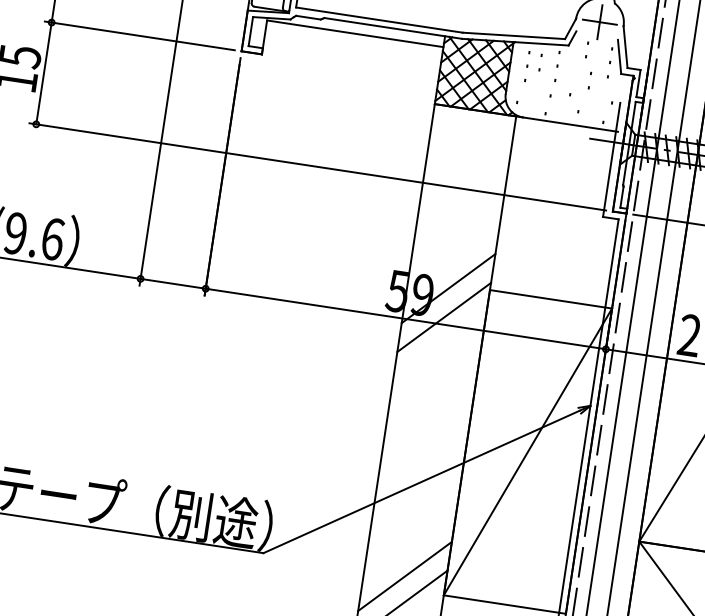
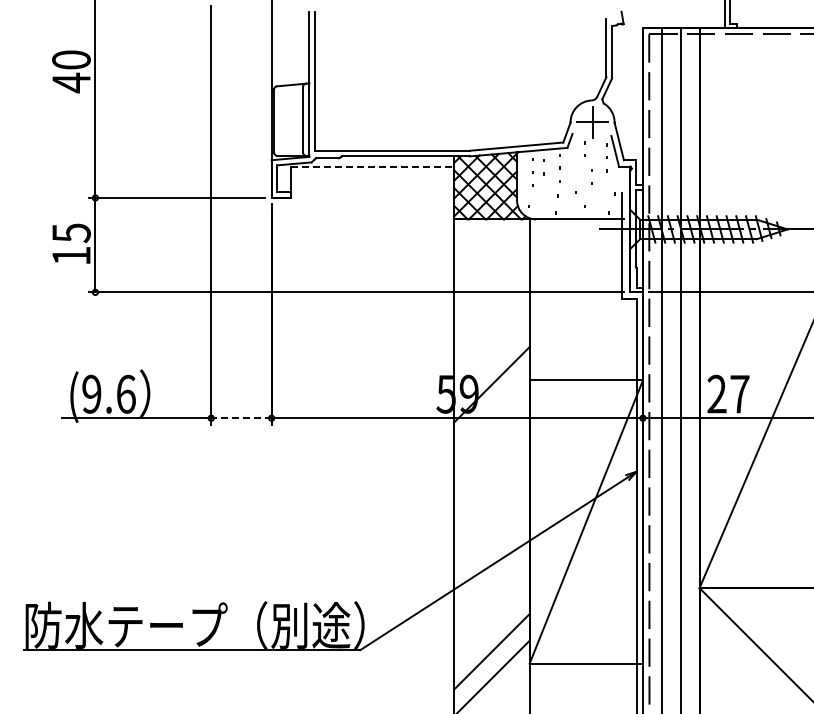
line: (355, 33) -> (372, 166), solid -> dashed
line: (172, 283) -> (240, 418), solid -> dashed
line: (443, 317) -> (491, 411), removed

